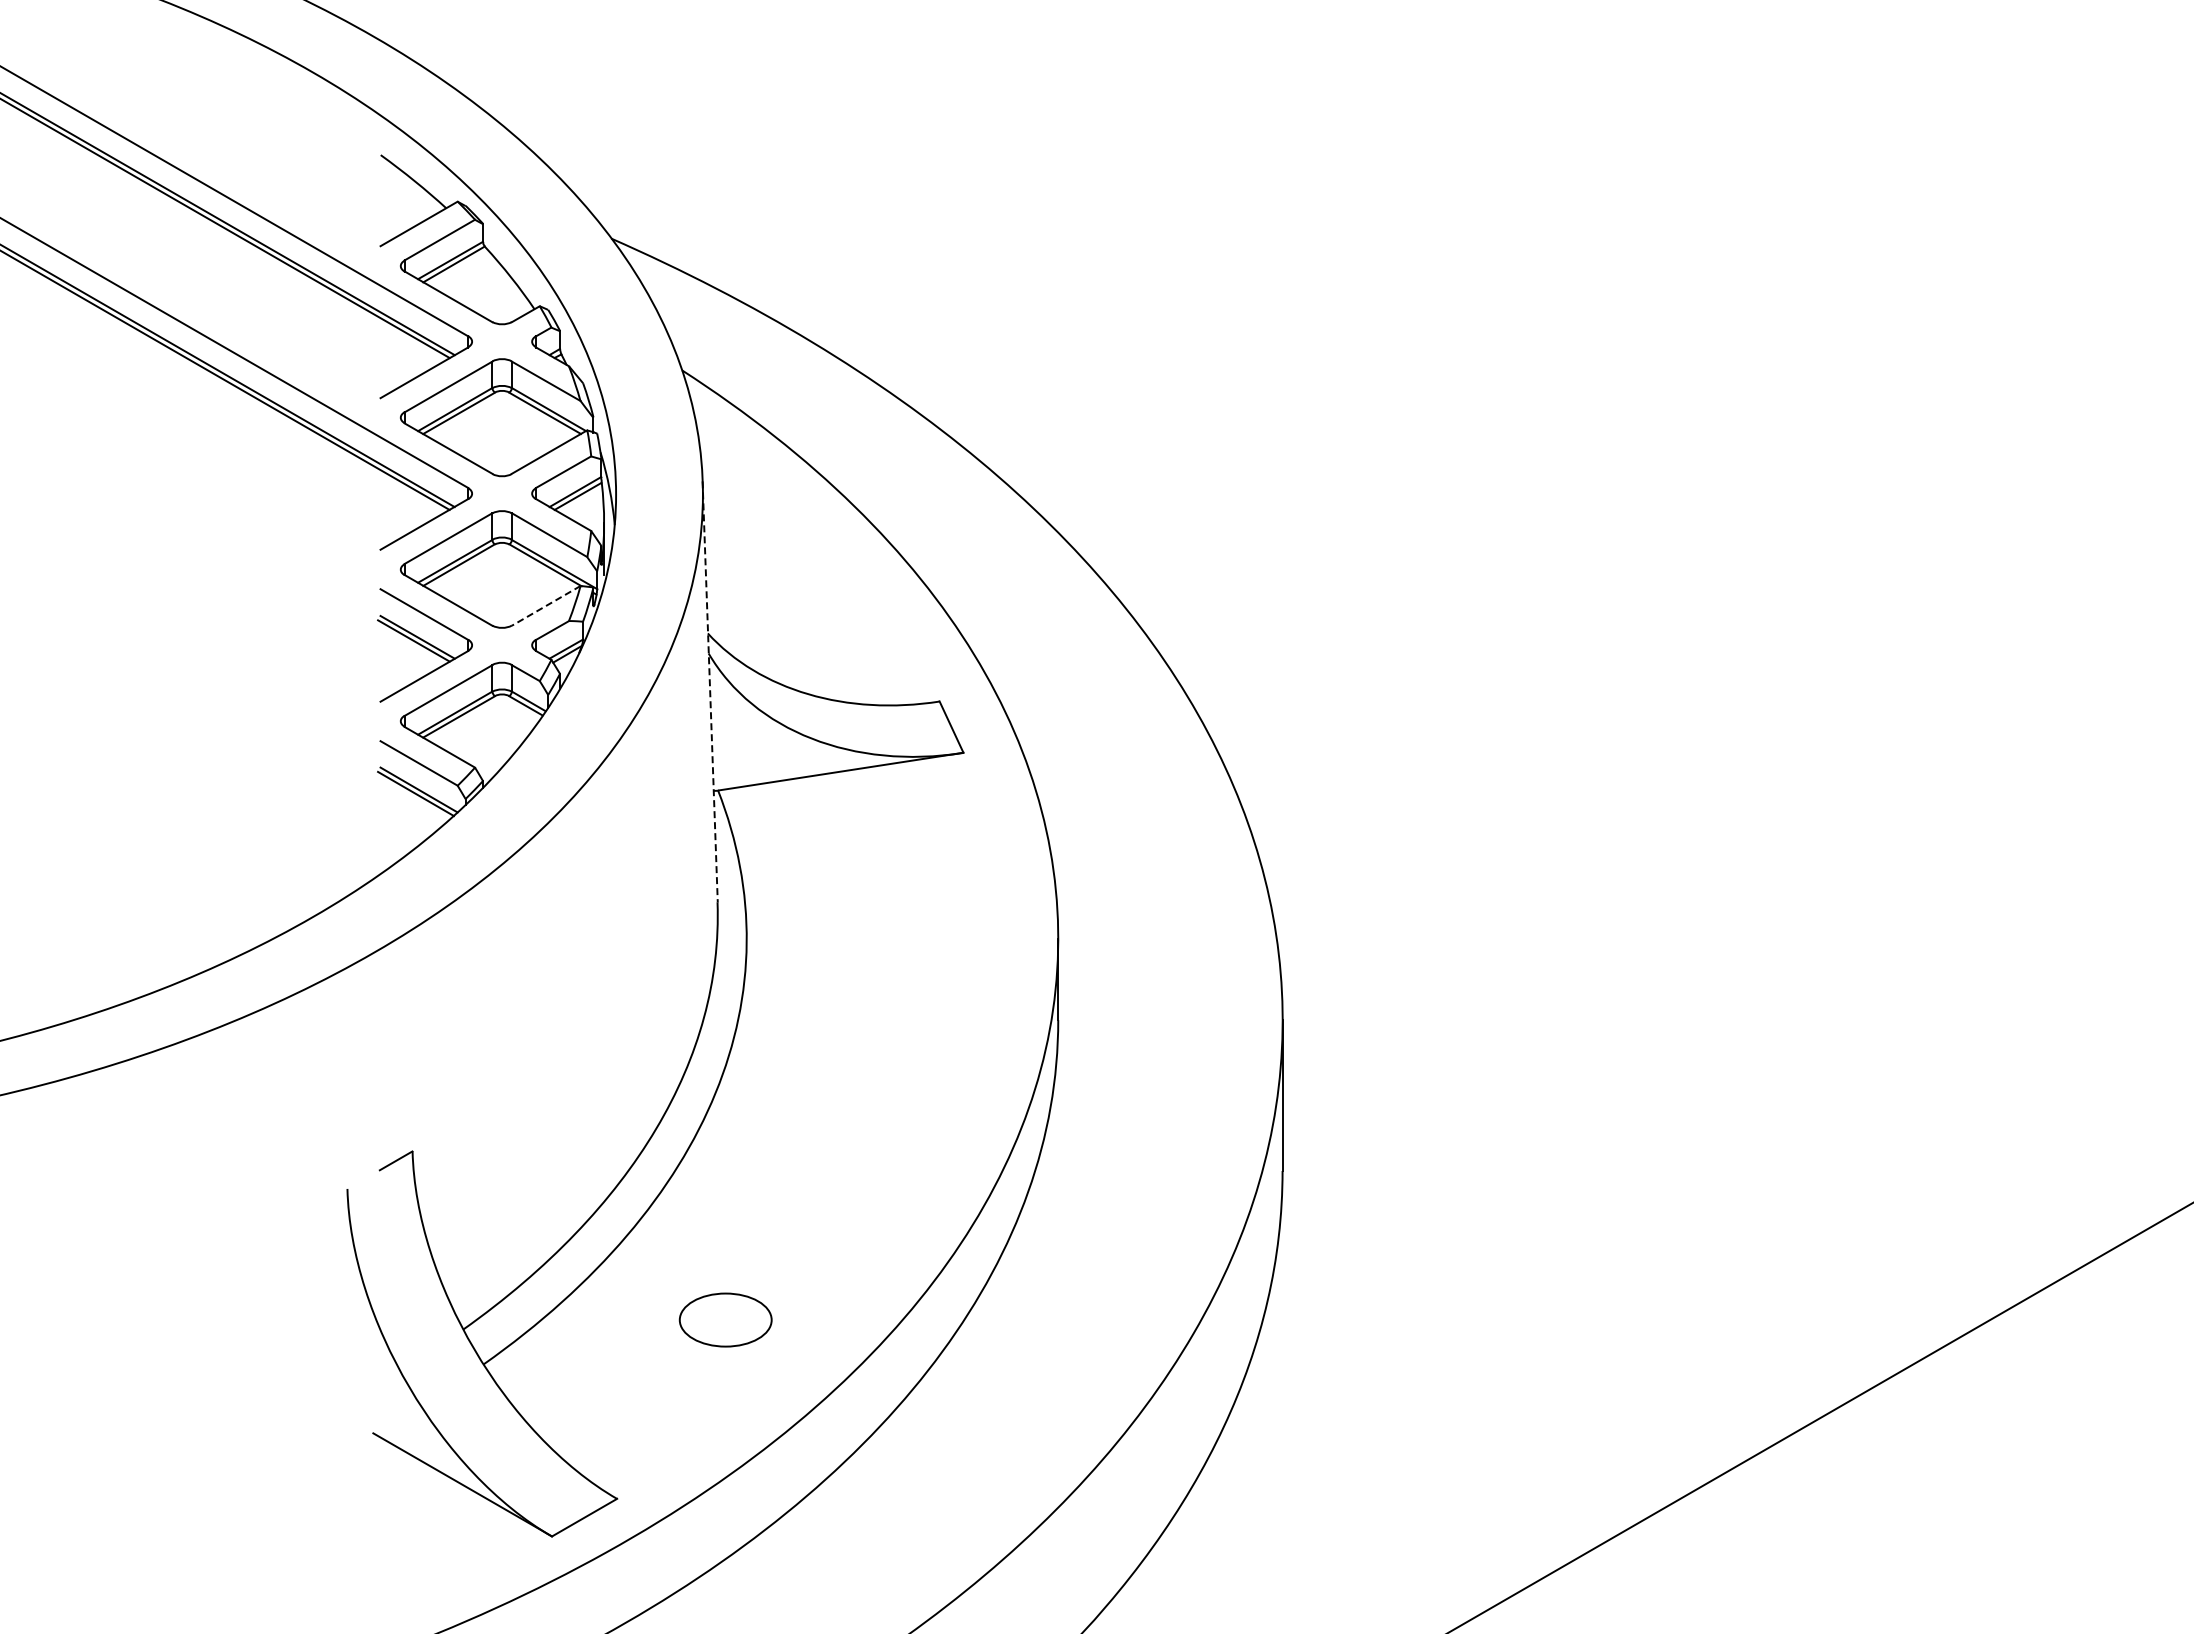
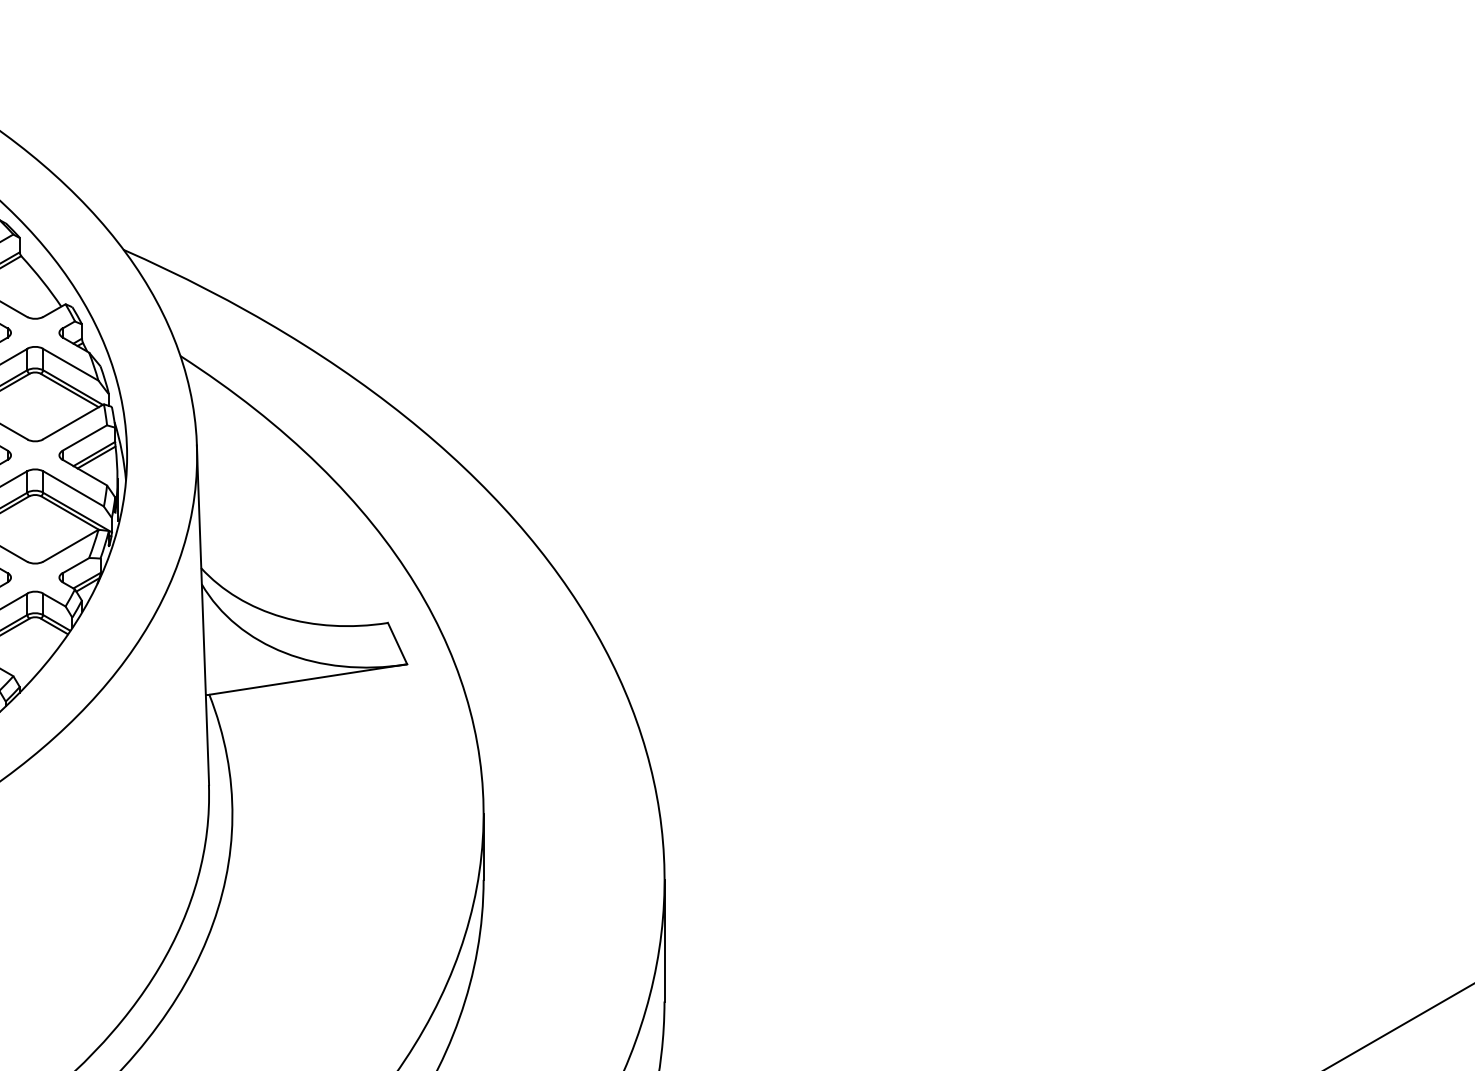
line: (546, 605) -> (71, 545), dashed -> solid
line: (710, 691) -> (203, 614), dashed -> solid

